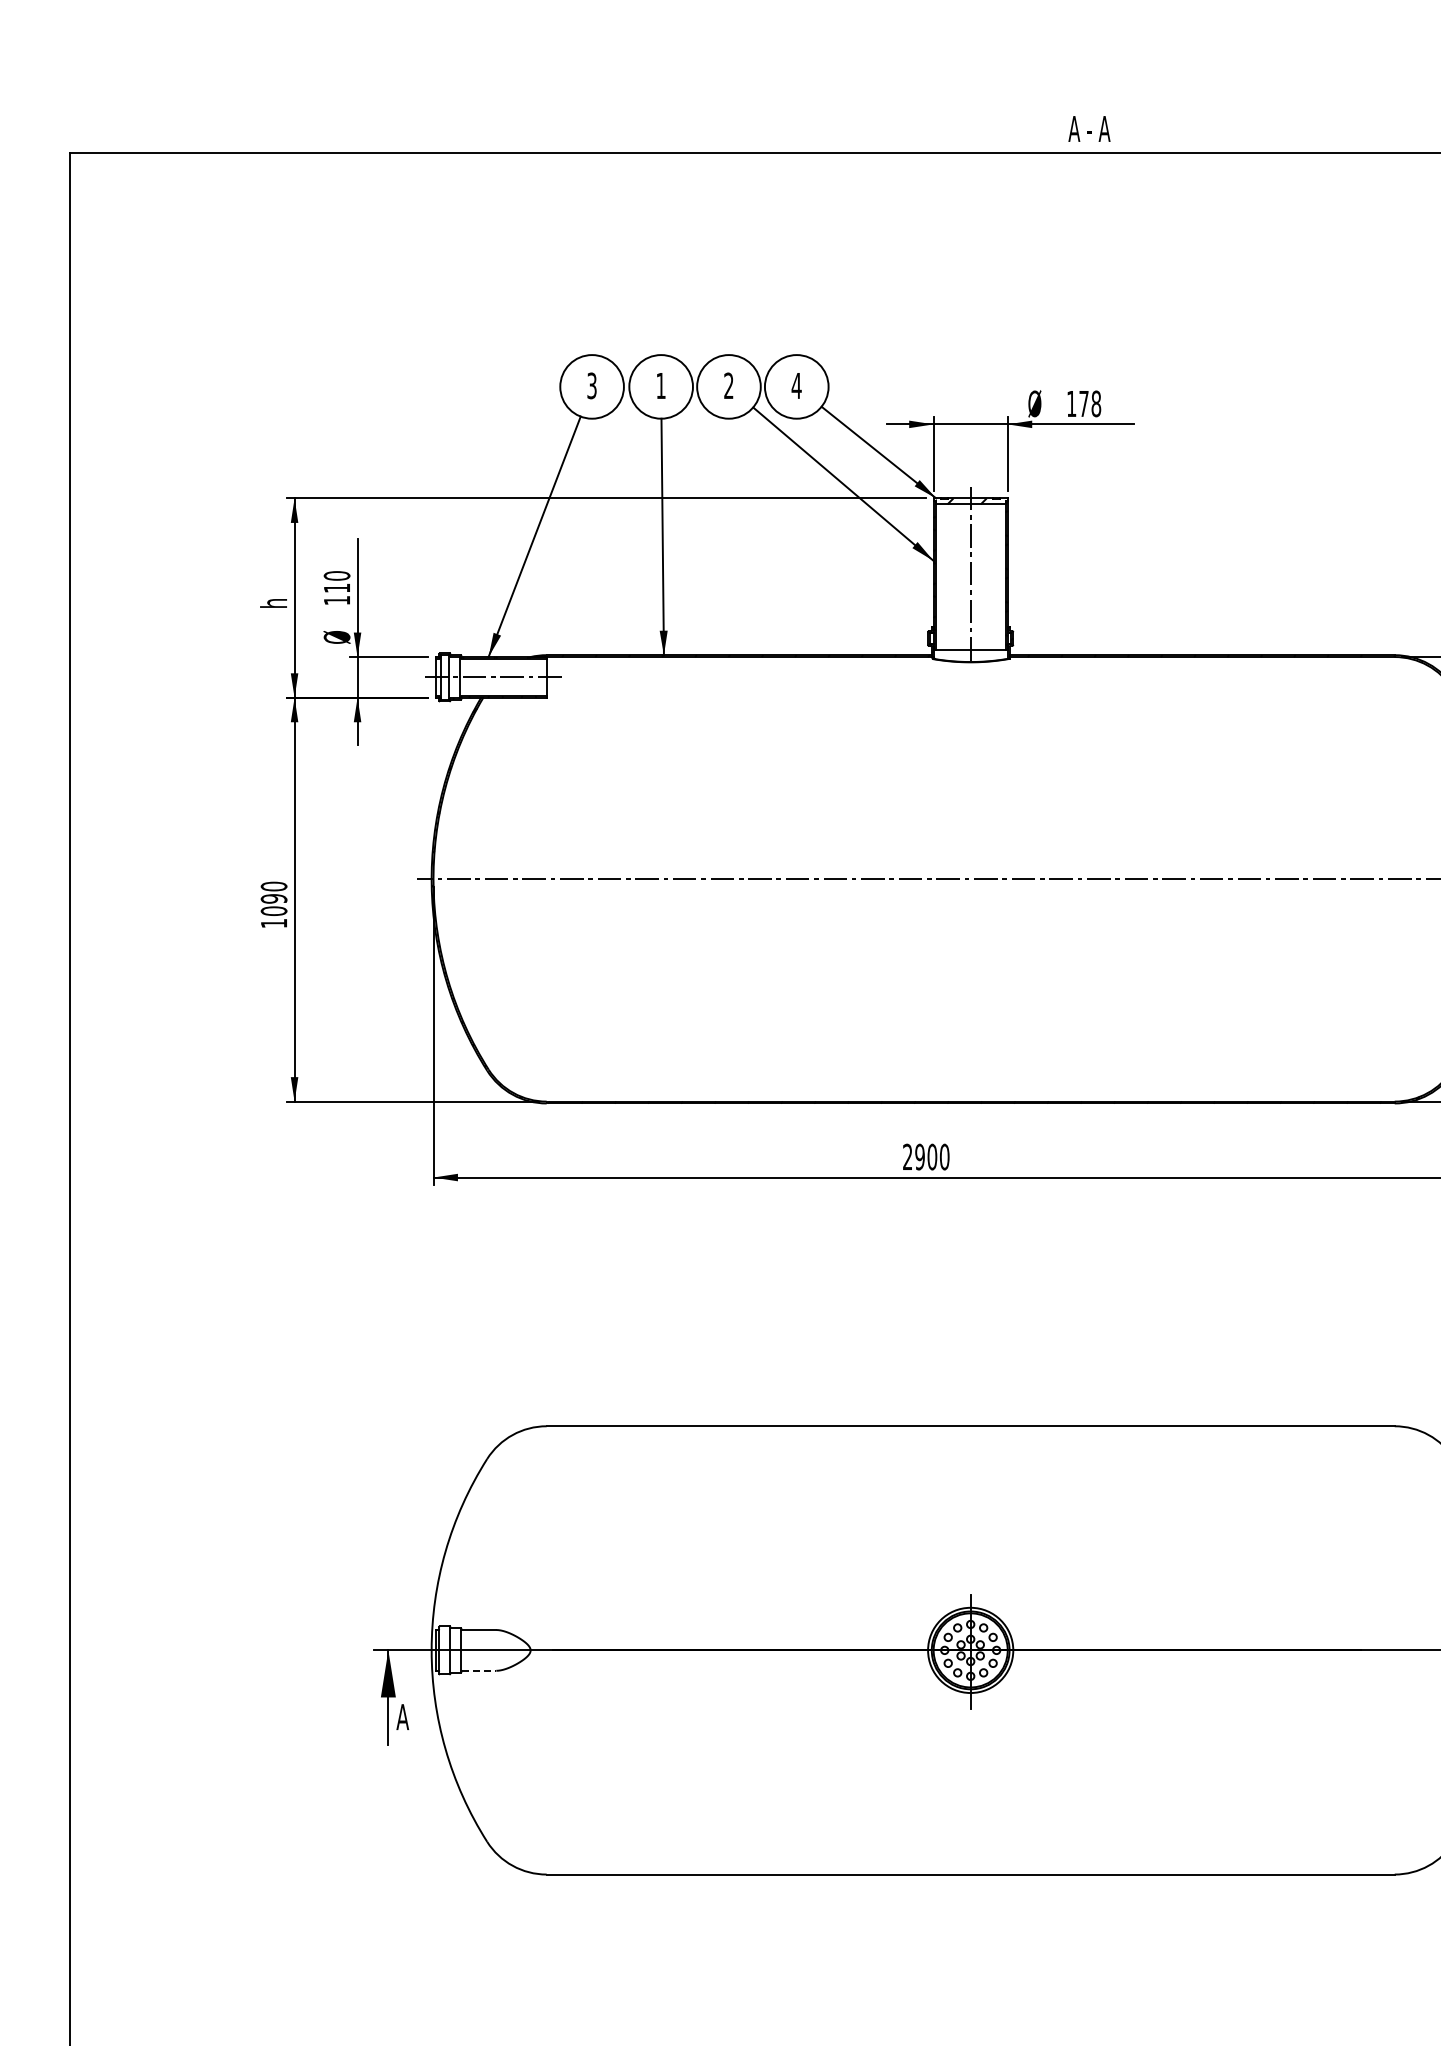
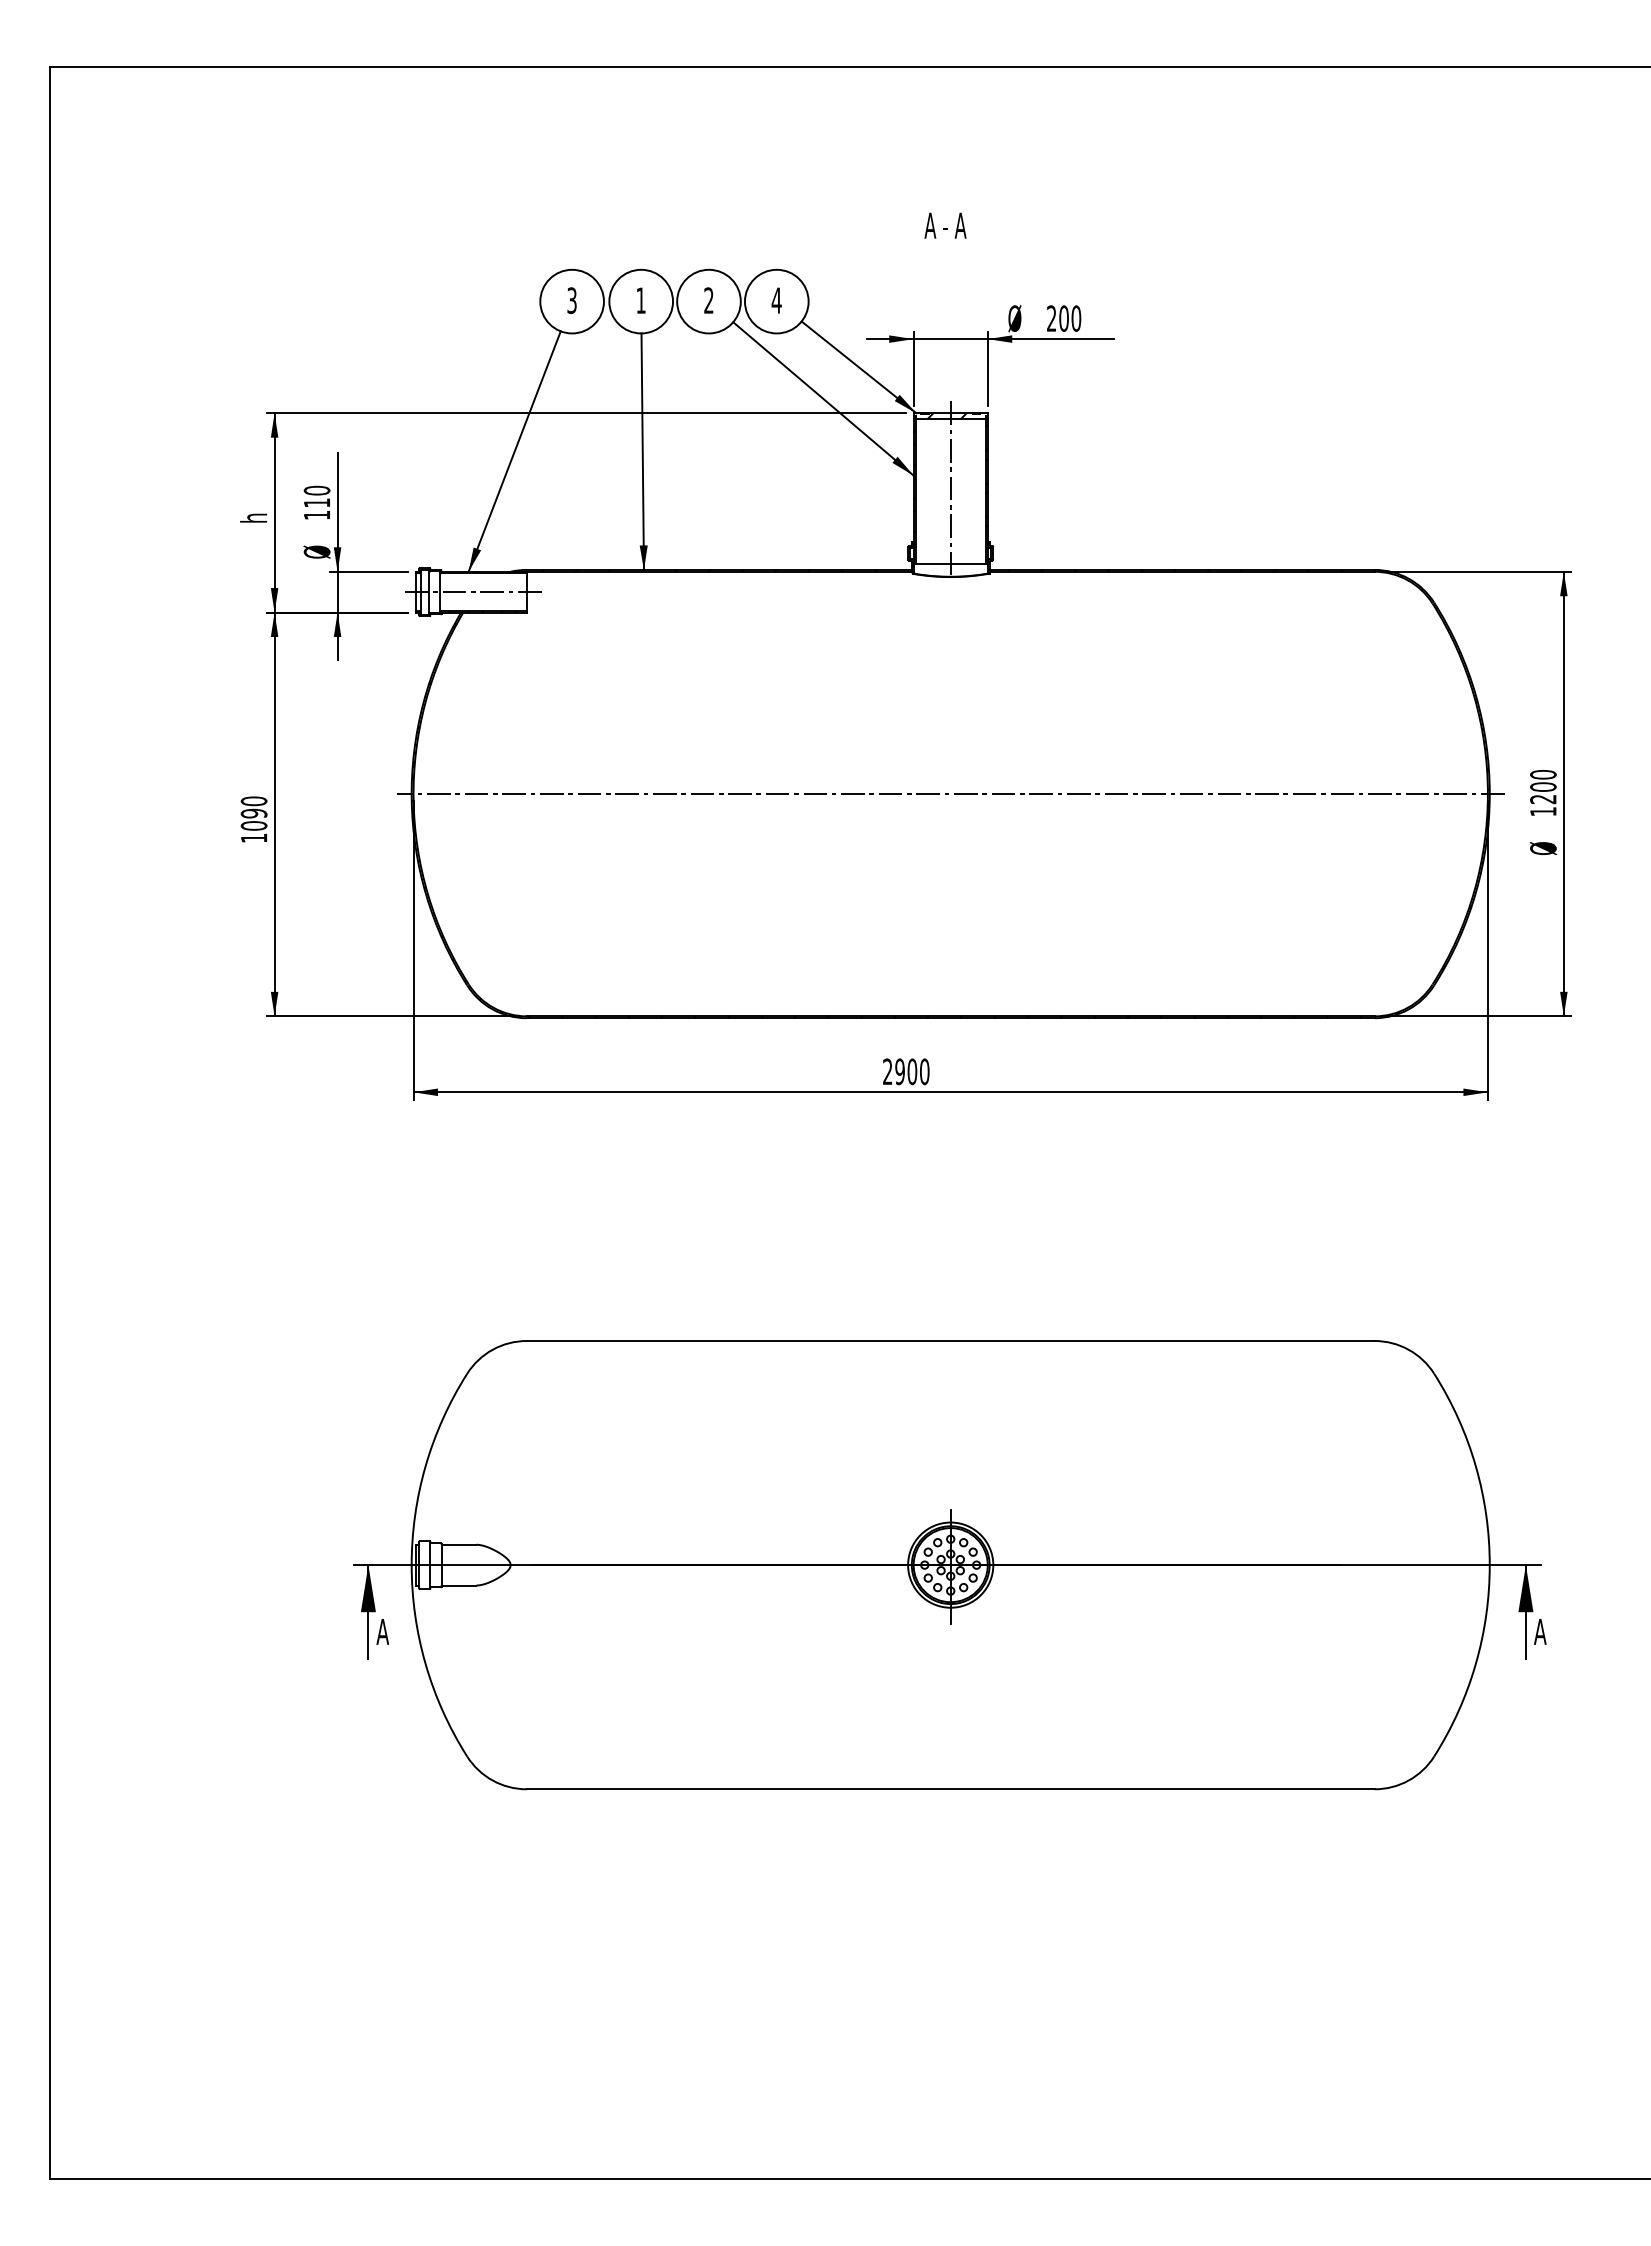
text: (1089, 128) -> (945, 225), moved
text: (1084, 403) -> (1064, 318), 178 -> 200
line: (479, 1670) -> (459, 1585), dashed -> solid

